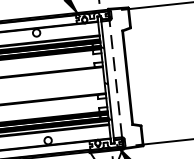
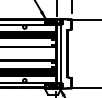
line: (115, 78) -> (61, 53), dashed -> solid

